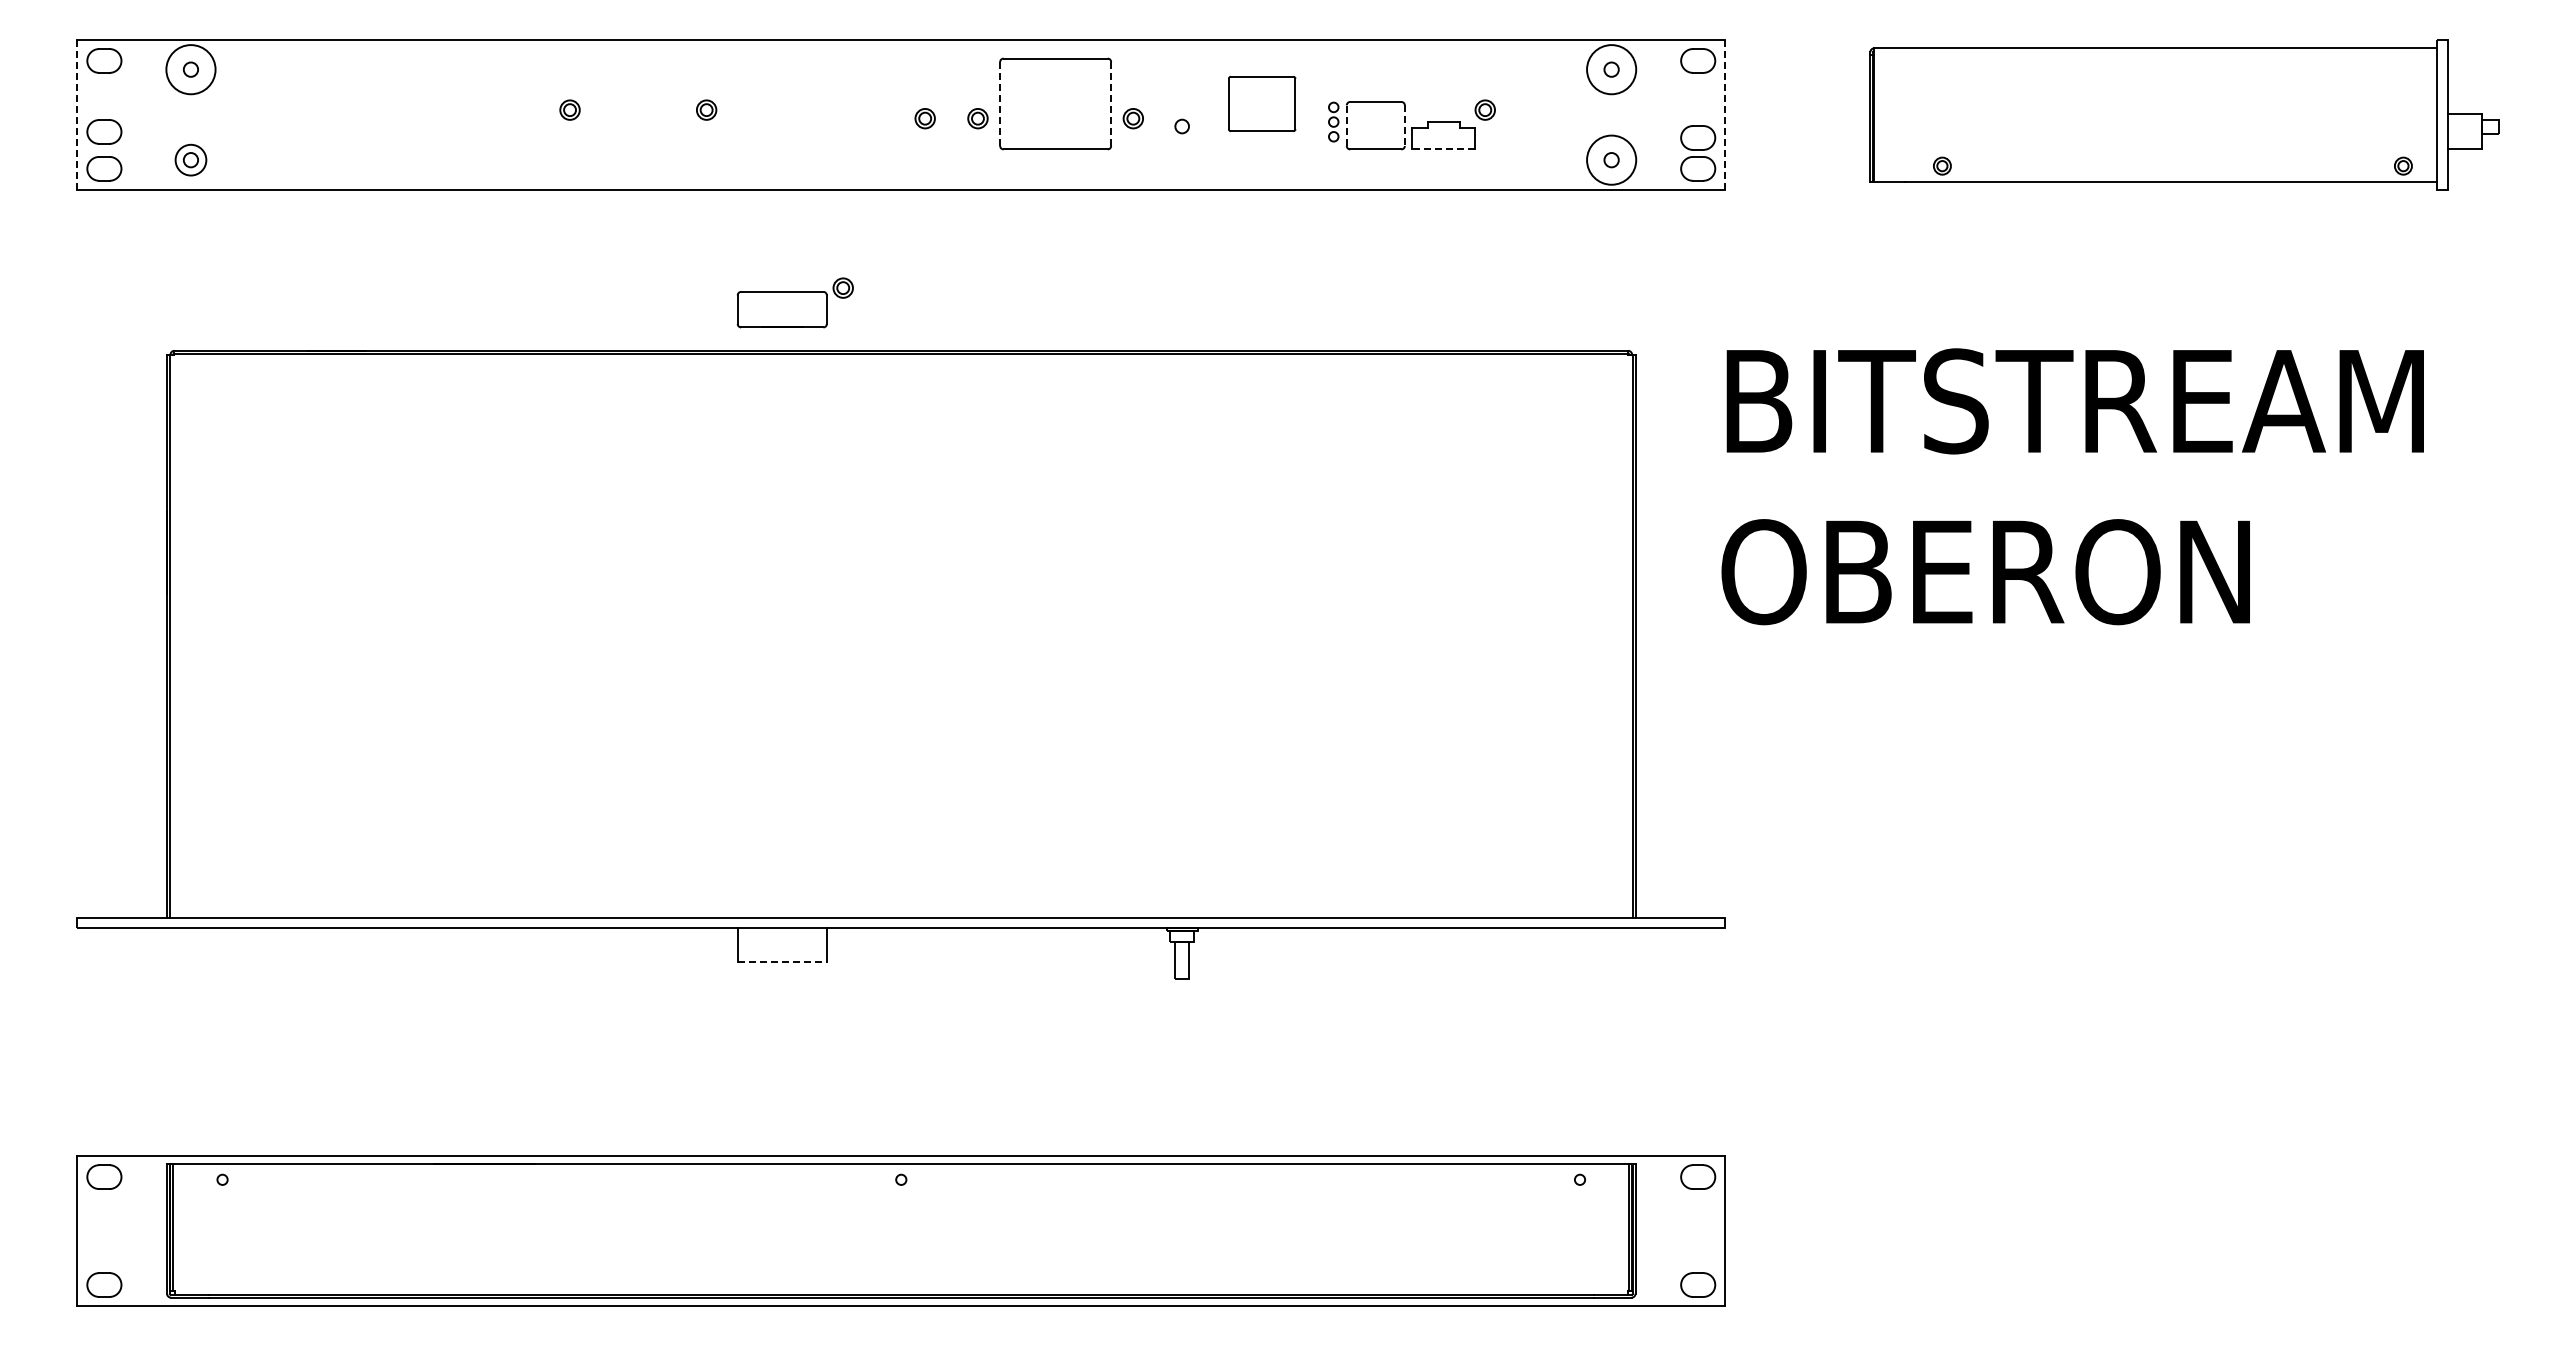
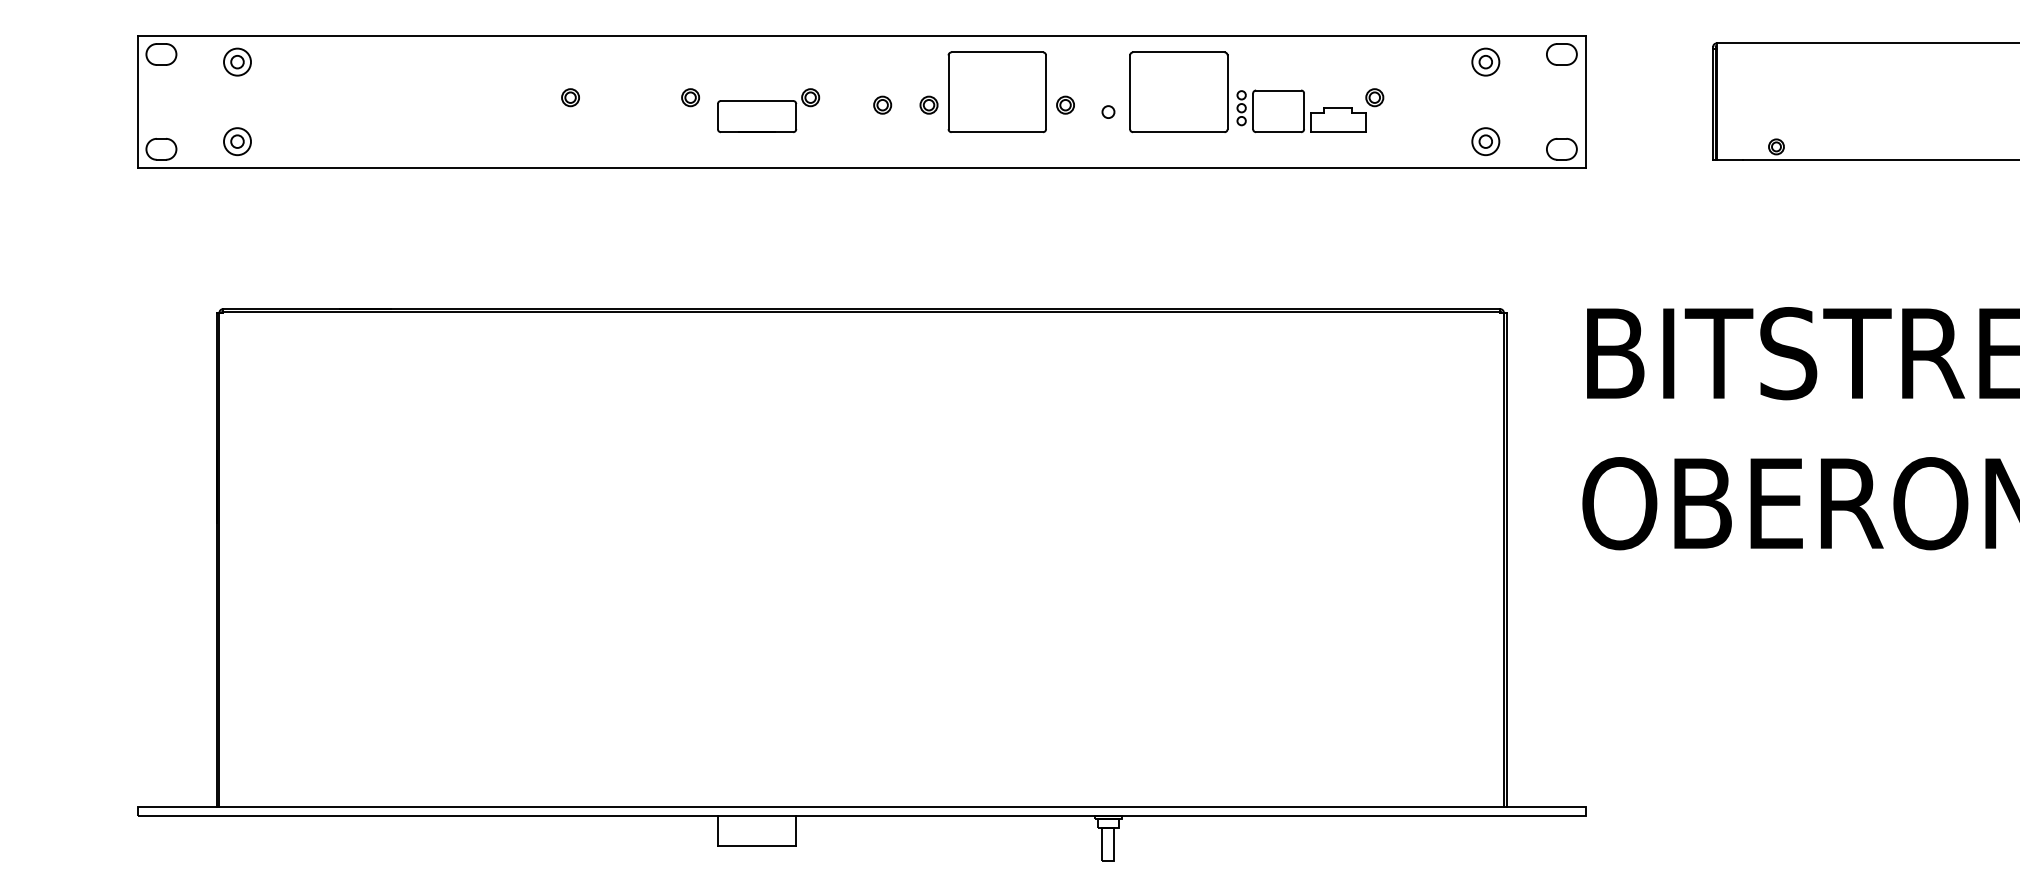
circle: (190, 69) -> (237, 61), size x0.62
circle: (1611, 69) -> (1485, 61), size x0.62
line: (1000, 103) -> (948, 91), dashed -> solid
part: (1261, 103) -> (1178, 91), size x1.67
line: (1111, 104) -> (1046, 92), dashed -> solid
line: (77, 114) -> (137, 101), dashed -> solid
line: (1725, 114) -> (1585, 101), dashed -> solid
line: (1346, 125) -> (1252, 111), dashed -> solid
line: (1404, 126) -> (1303, 112), dashed -> solid
part: (104, 131) -> (161, 116), removed
part: (1698, 137) -> (1562, 121), removed
line: (1443, 149) -> (1338, 132), dashed -> solid
circle: (1611, 159) -> (1485, 141), size x0.62
part: (794, 302) -> (767, 110), moved
line: (782, 962) -> (757, 846), dashed -> solid

